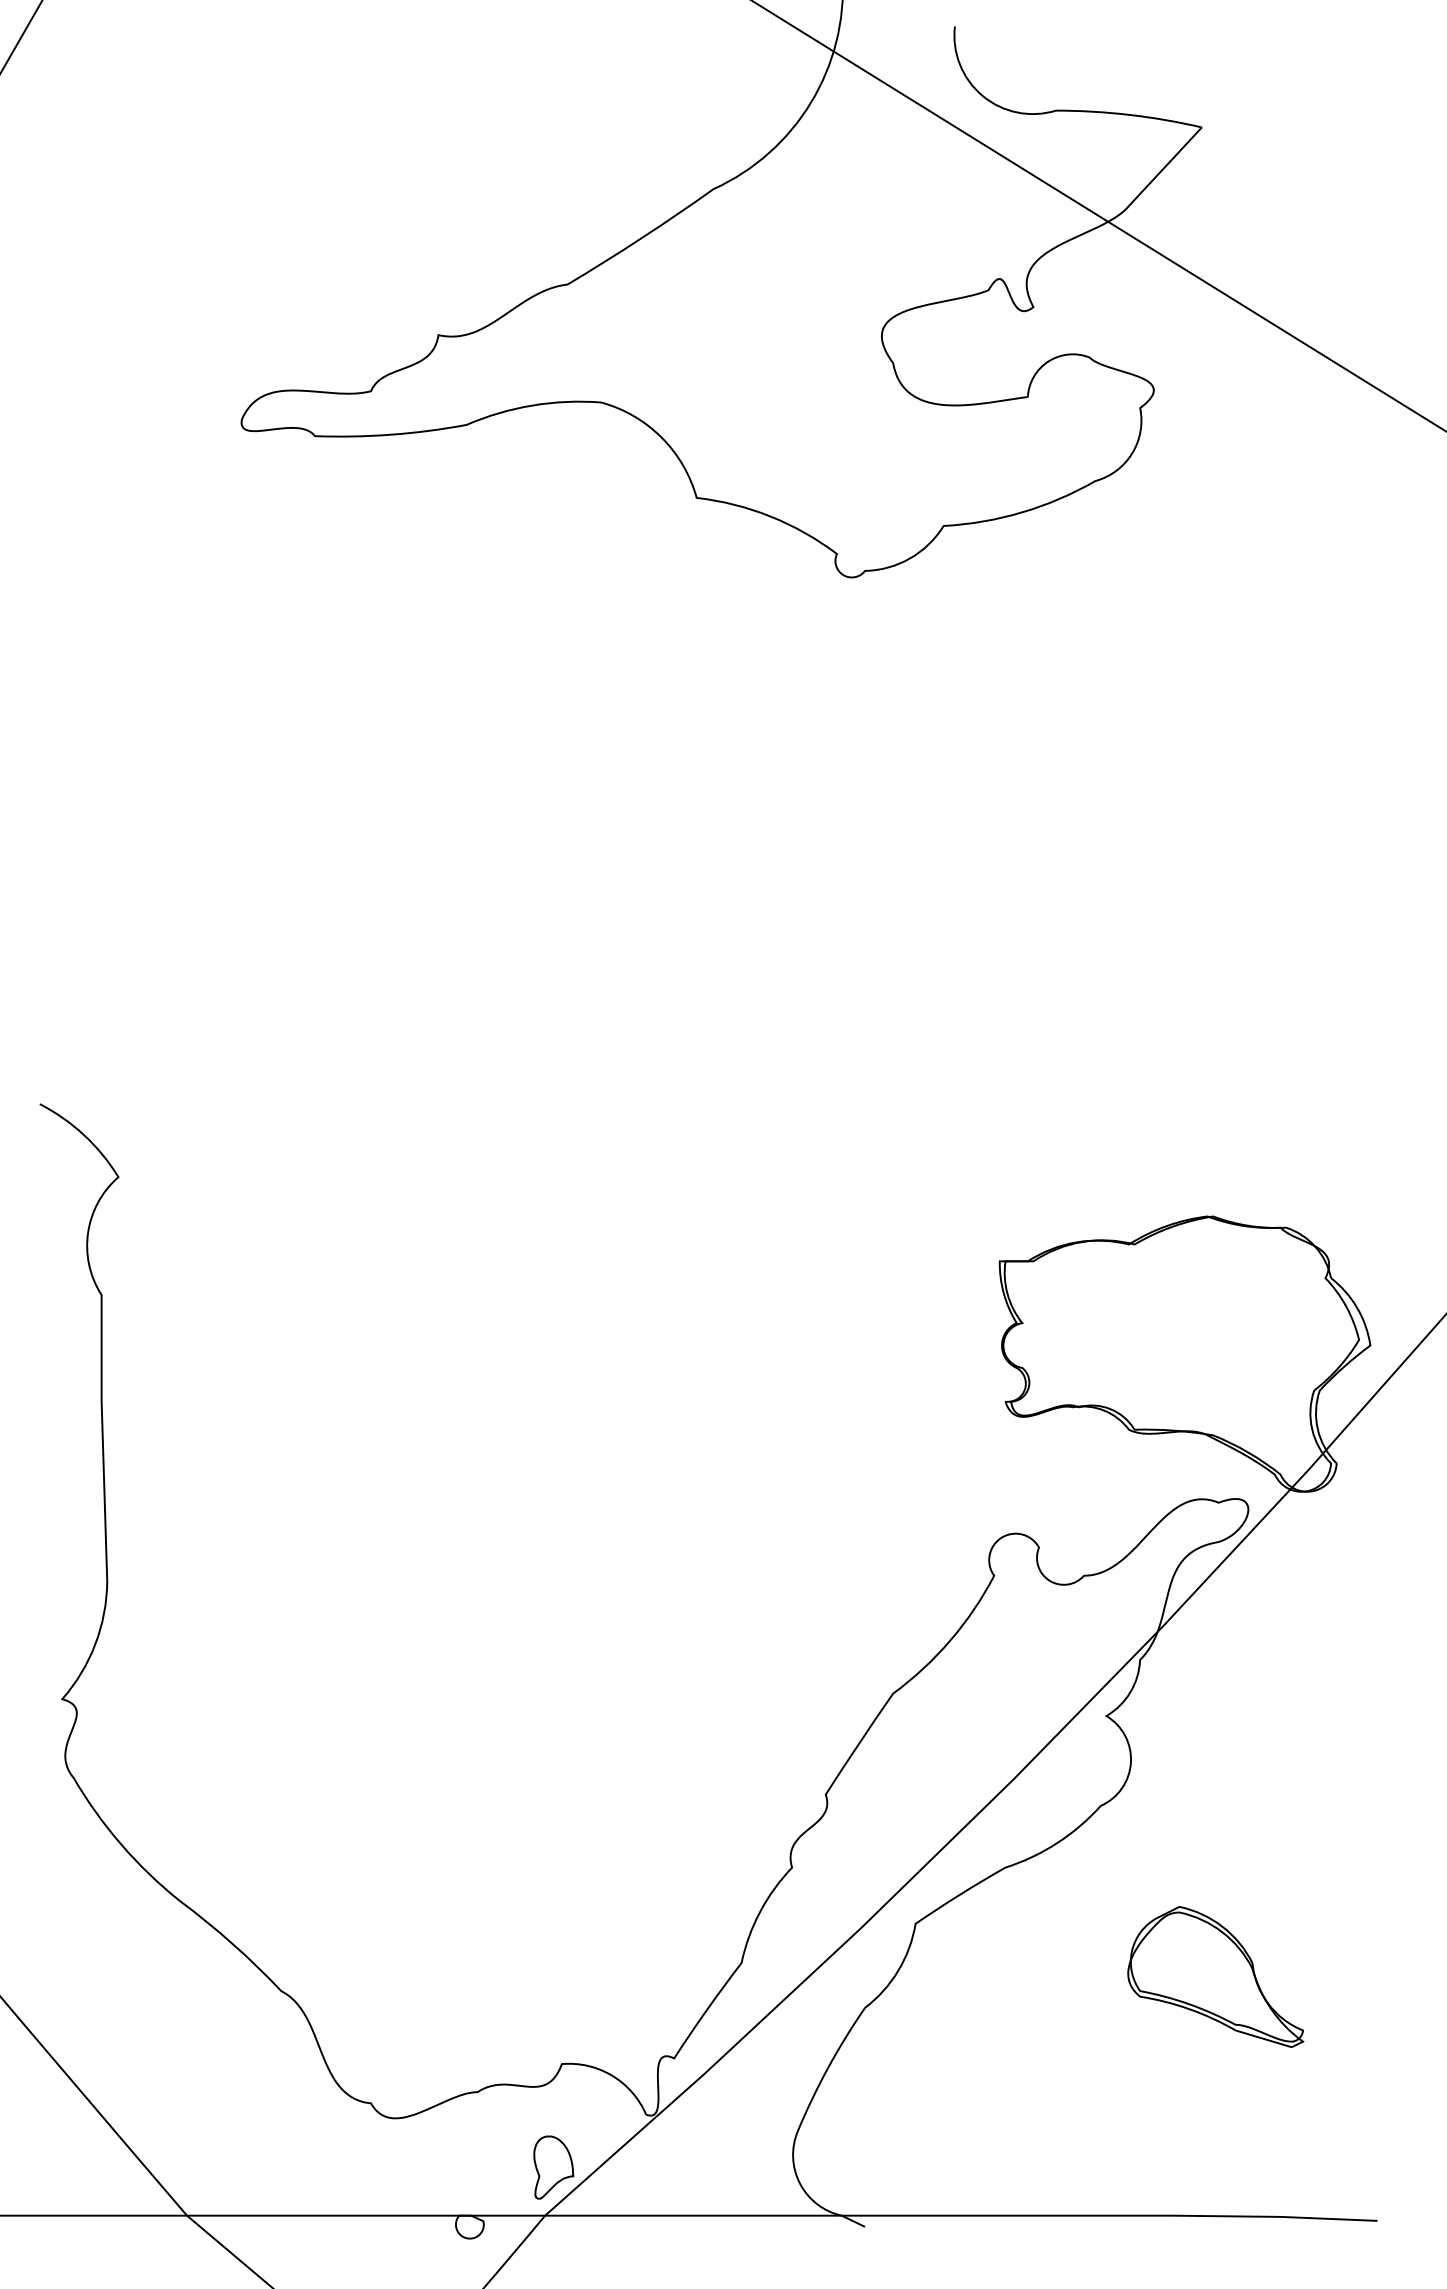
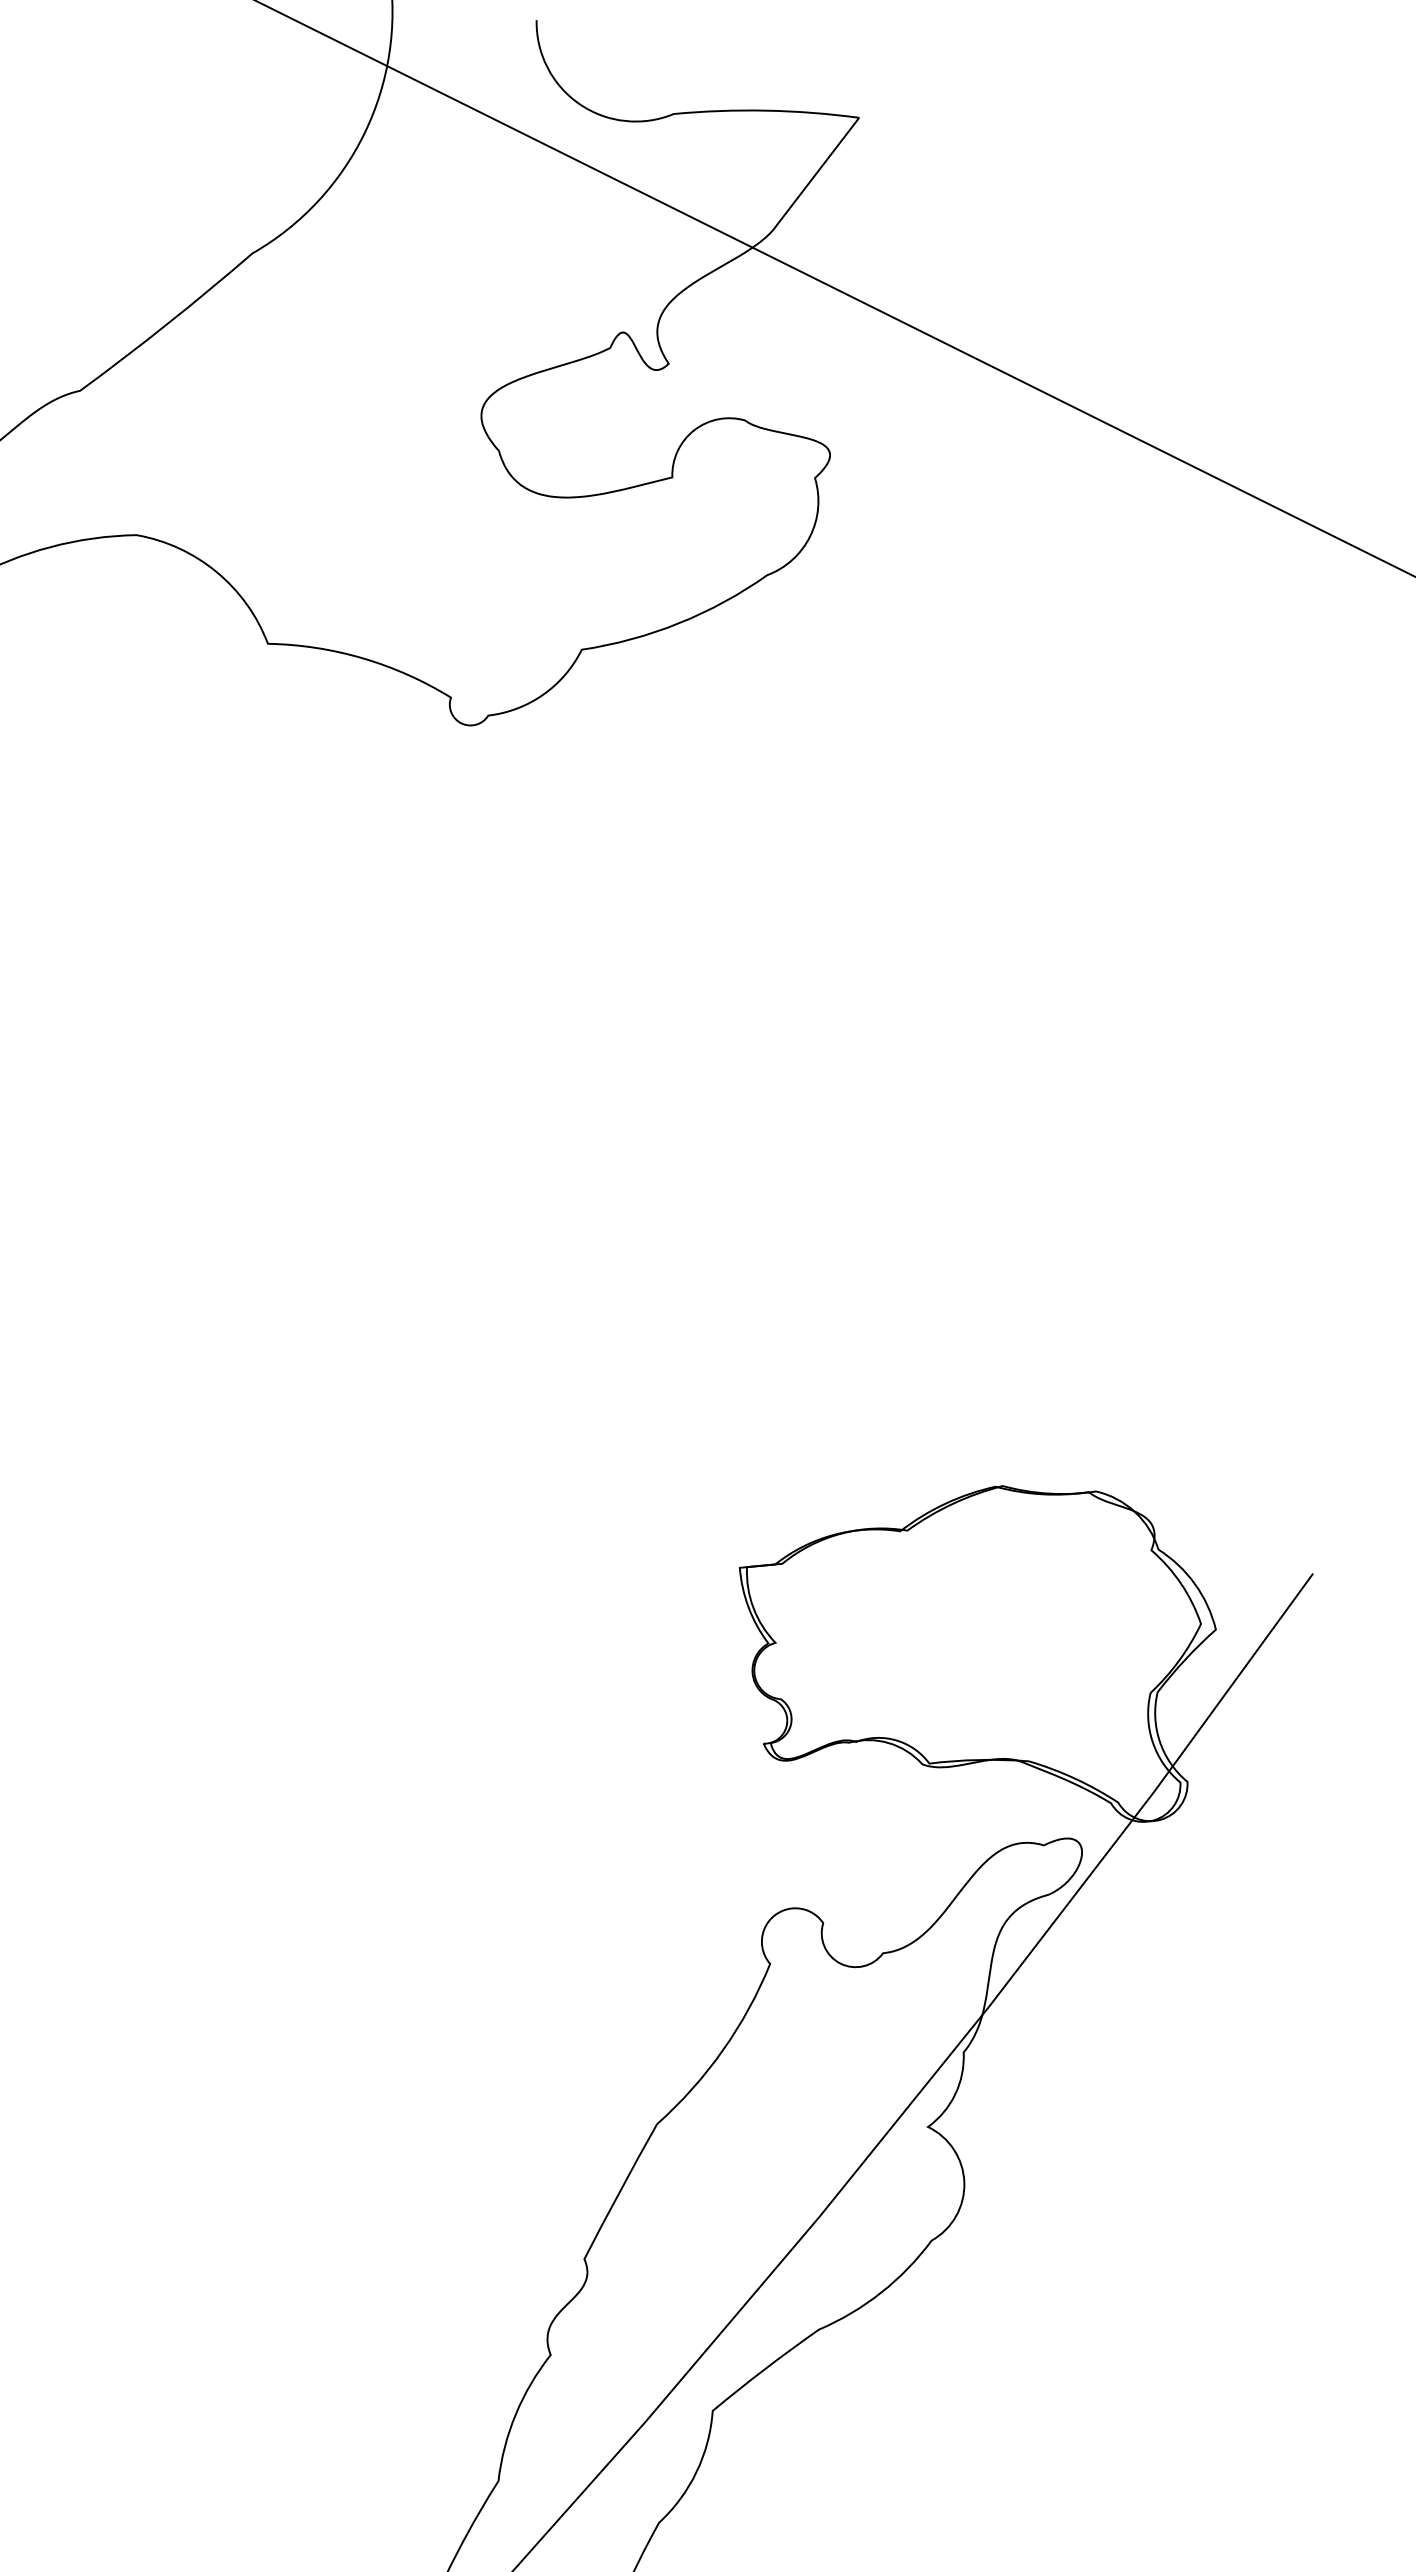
part: (1215, 1976) -> (1096, 2441), removed

